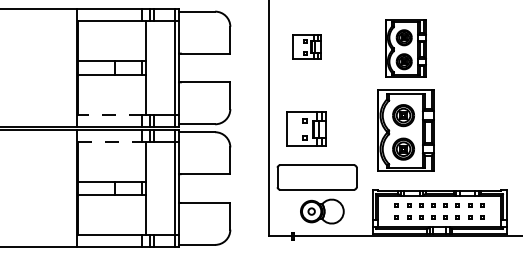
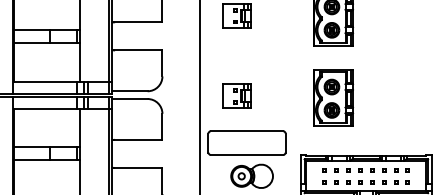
line: (110, 114) -> (45, 81), dashed -> solid
part: (306, 129) -> (236, 96), size x0.71
part: (405, 130) -> (333, 97), size x0.71
line: (110, 142) -> (45, 109), dashed -> solid

